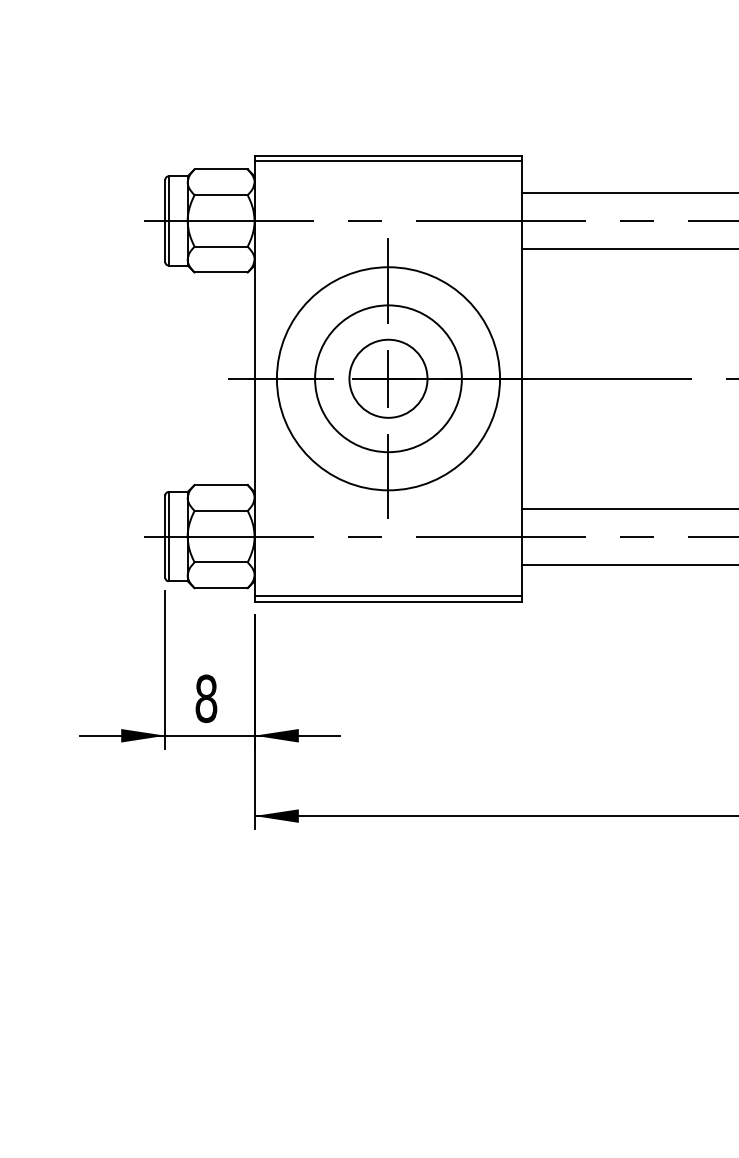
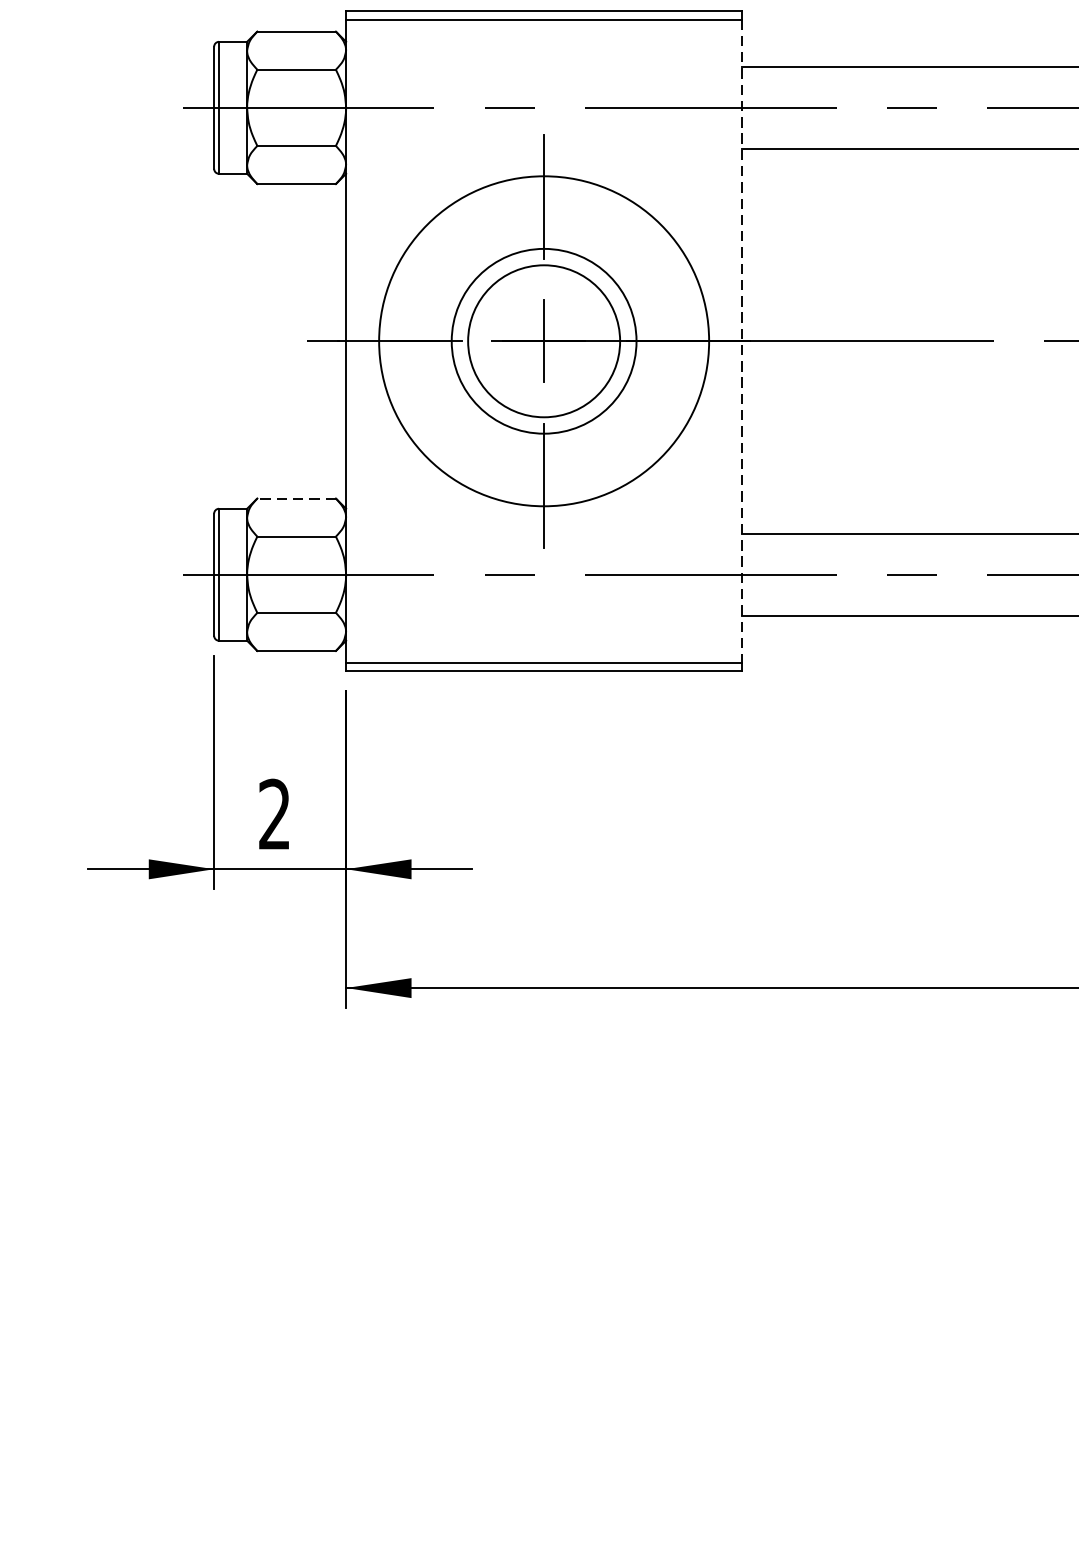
circle: (388, 378) -> (544, 340), size x0.7
circle: (388, 378) -> (544, 340), size x1.6
line: (522, 378) -> (742, 340), solid -> dashed
line: (221, 485) -> (297, 499), solid -> dashed
text: (206, 698) -> (274, 814), 8 -> 2

